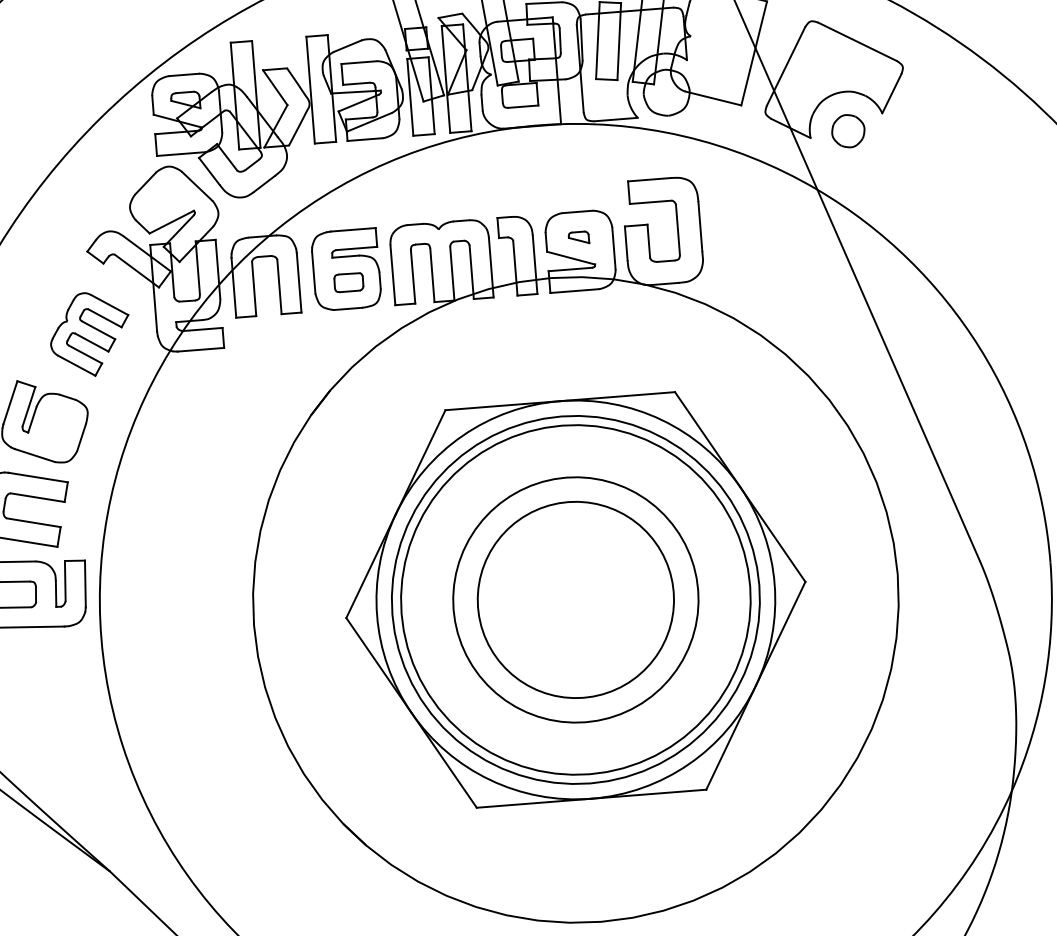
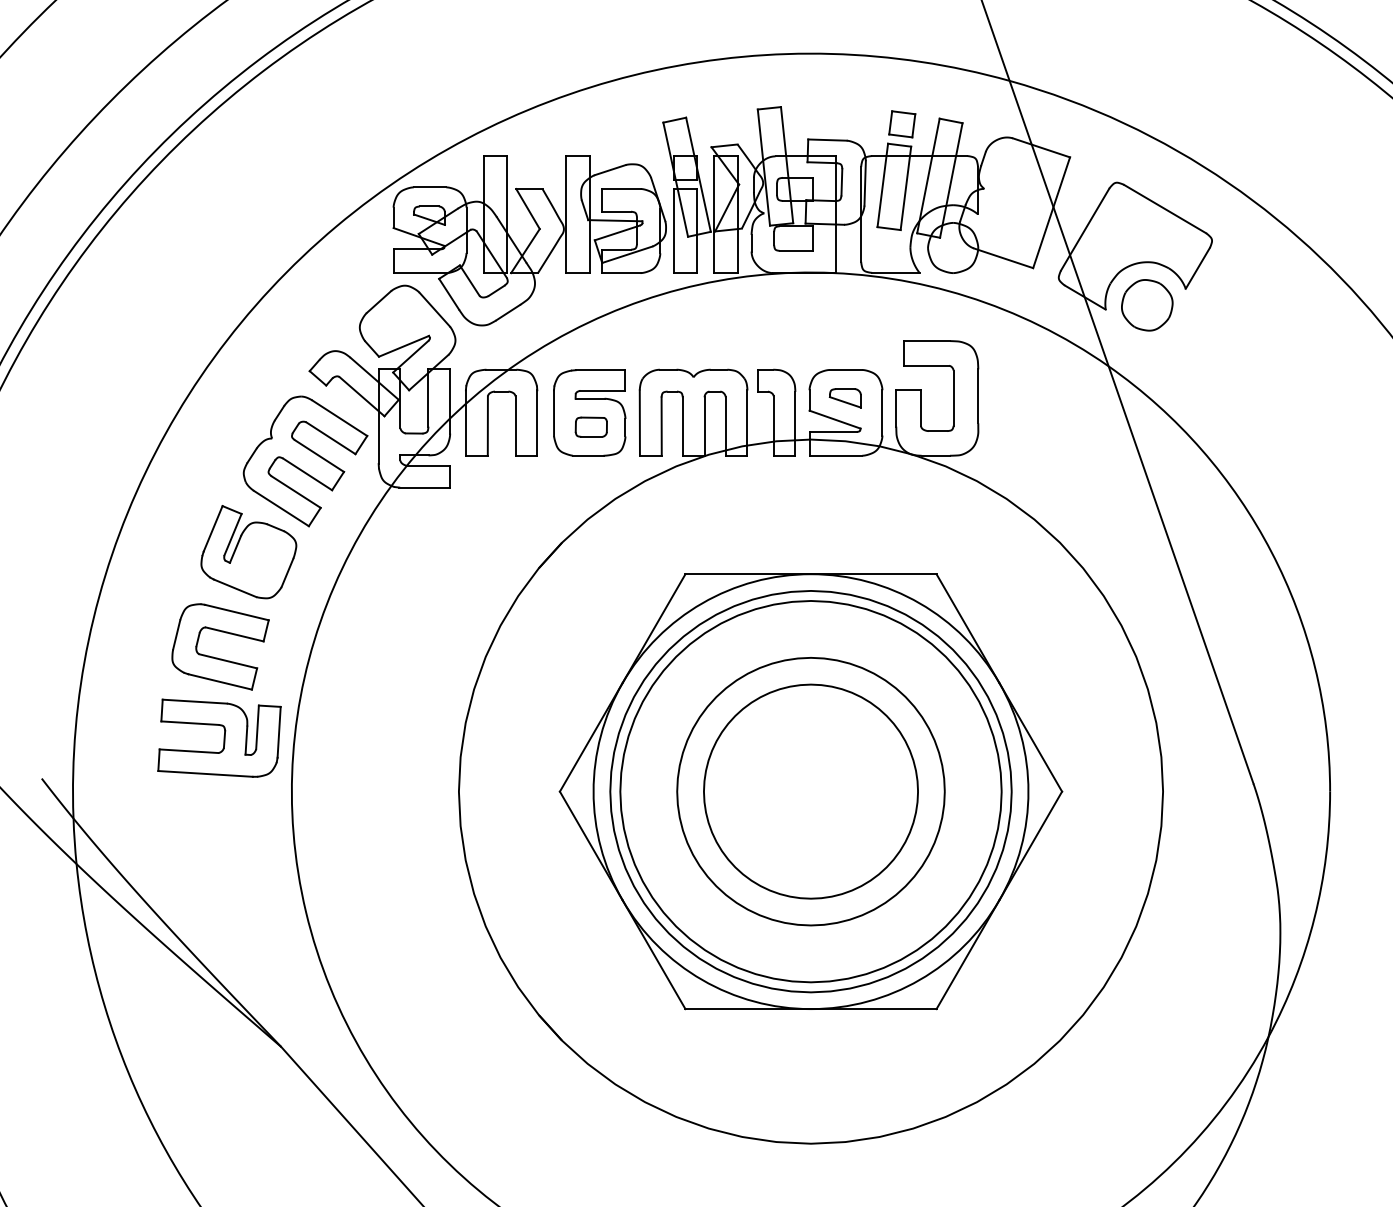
part: (848, 131) -> (1147, 305), size x1.43
part: (578, 238) -> (844, 398), size x1.43
part: (90, 334) -> (305, 461), size x1.43

